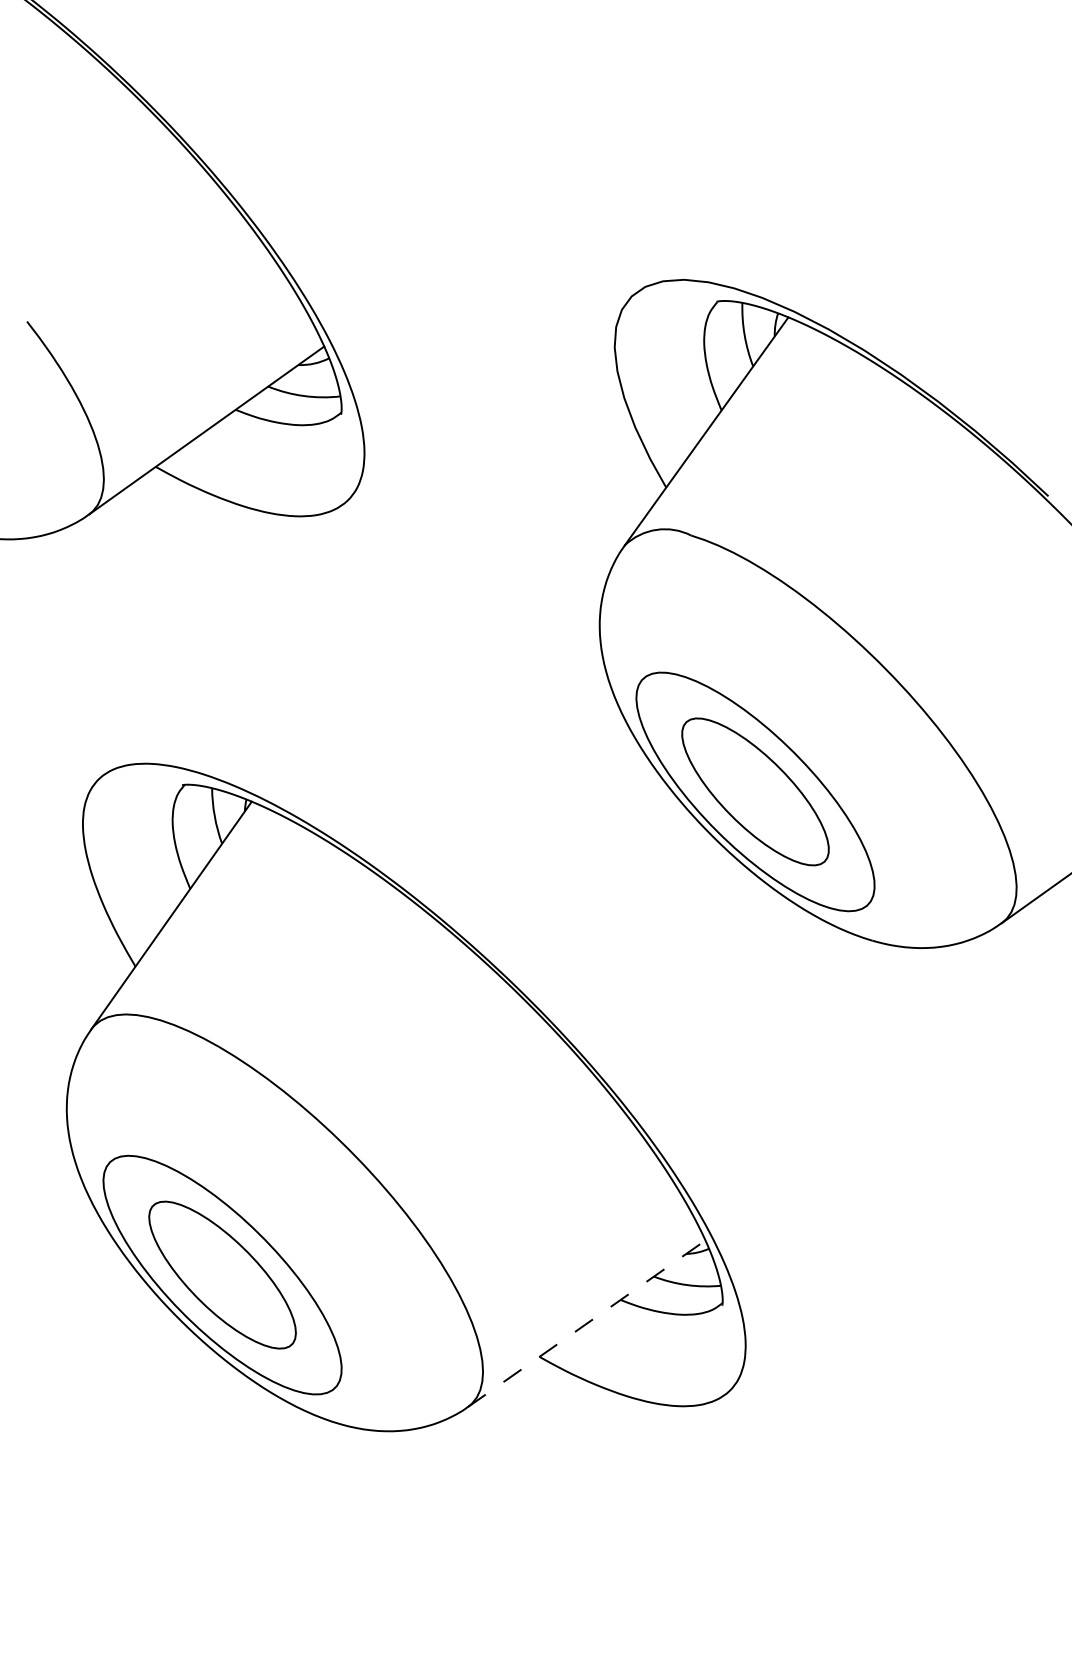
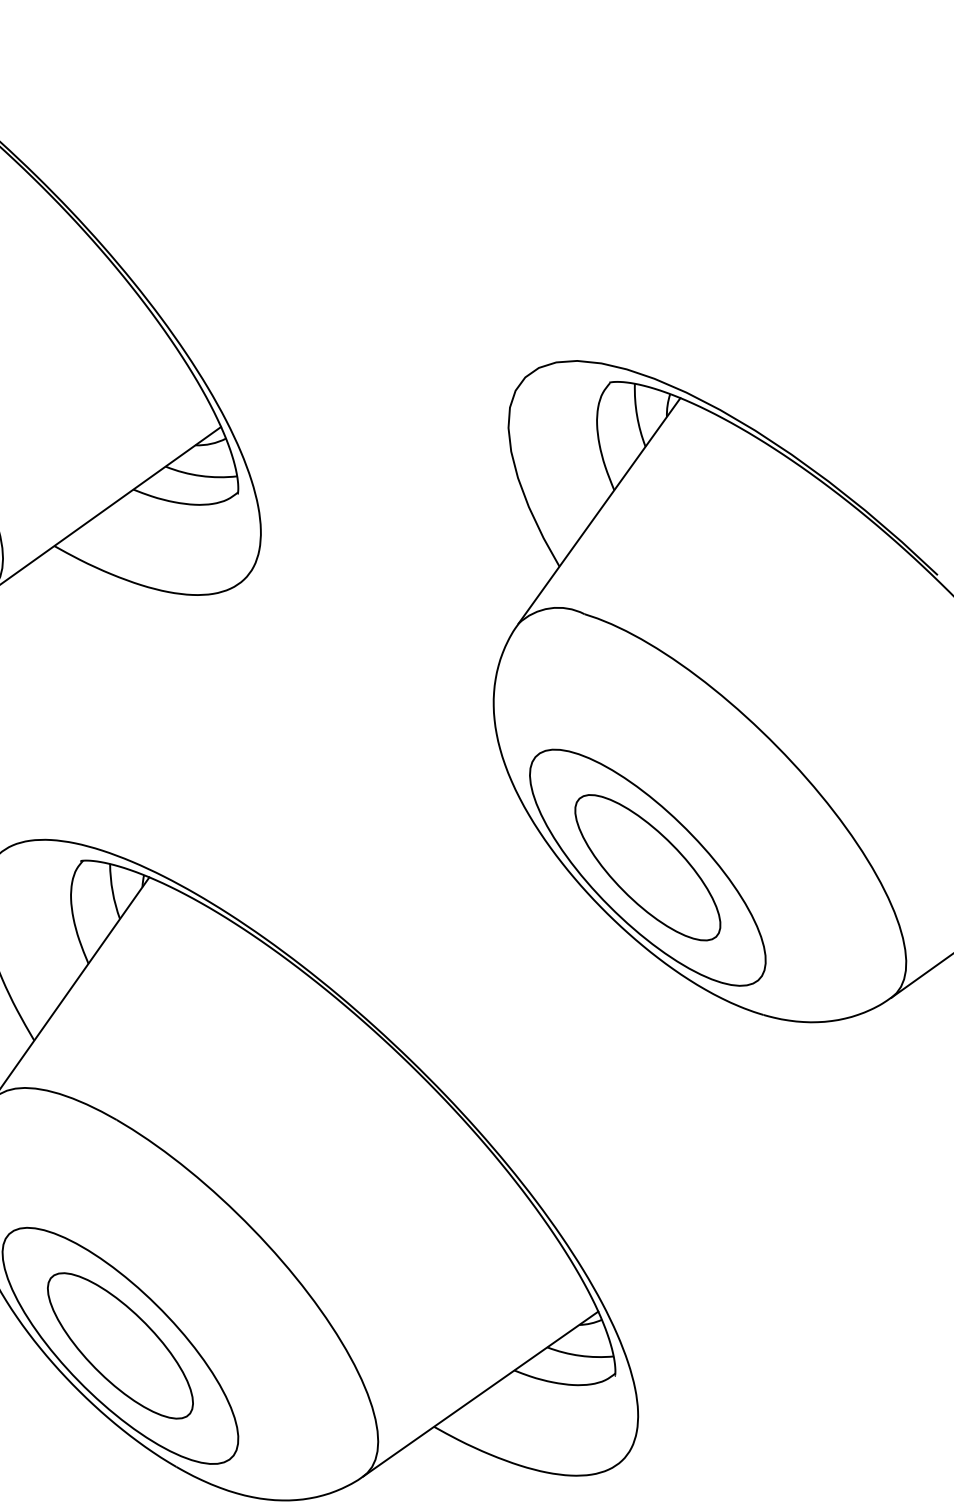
line: (587, 1323) -> (481, 1393), dashed -> solid

